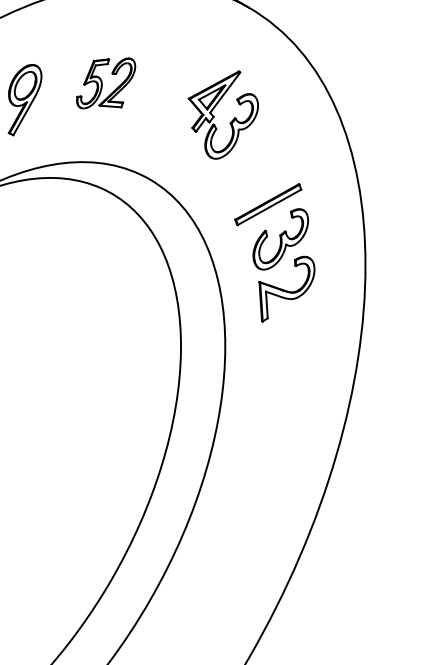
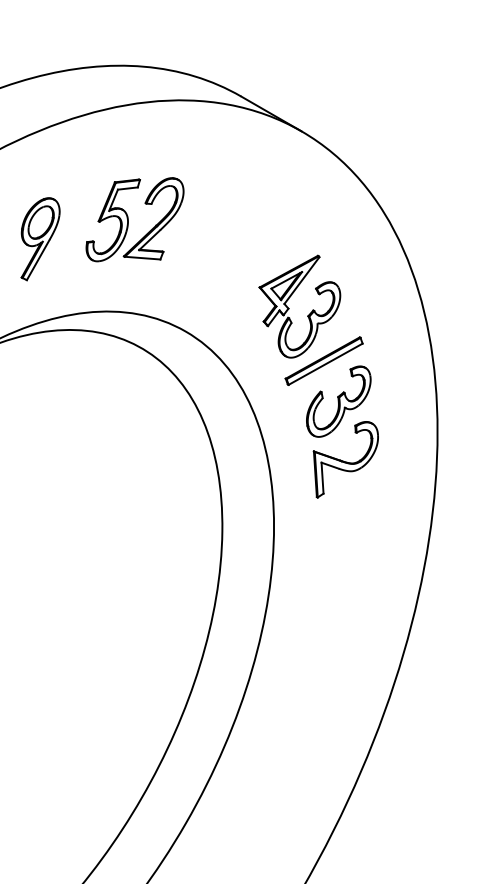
part: (105, 83) -> (134, 219), size x1.43
part: (214, 116) -> (289, 308), moved

